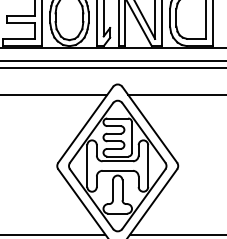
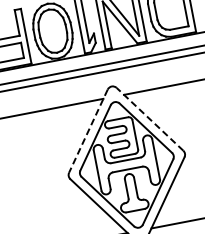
line: (85, 124) -> (88, 130), solid -> dashed
line: (149, 124) -> (149, 119), solid -> dashed

